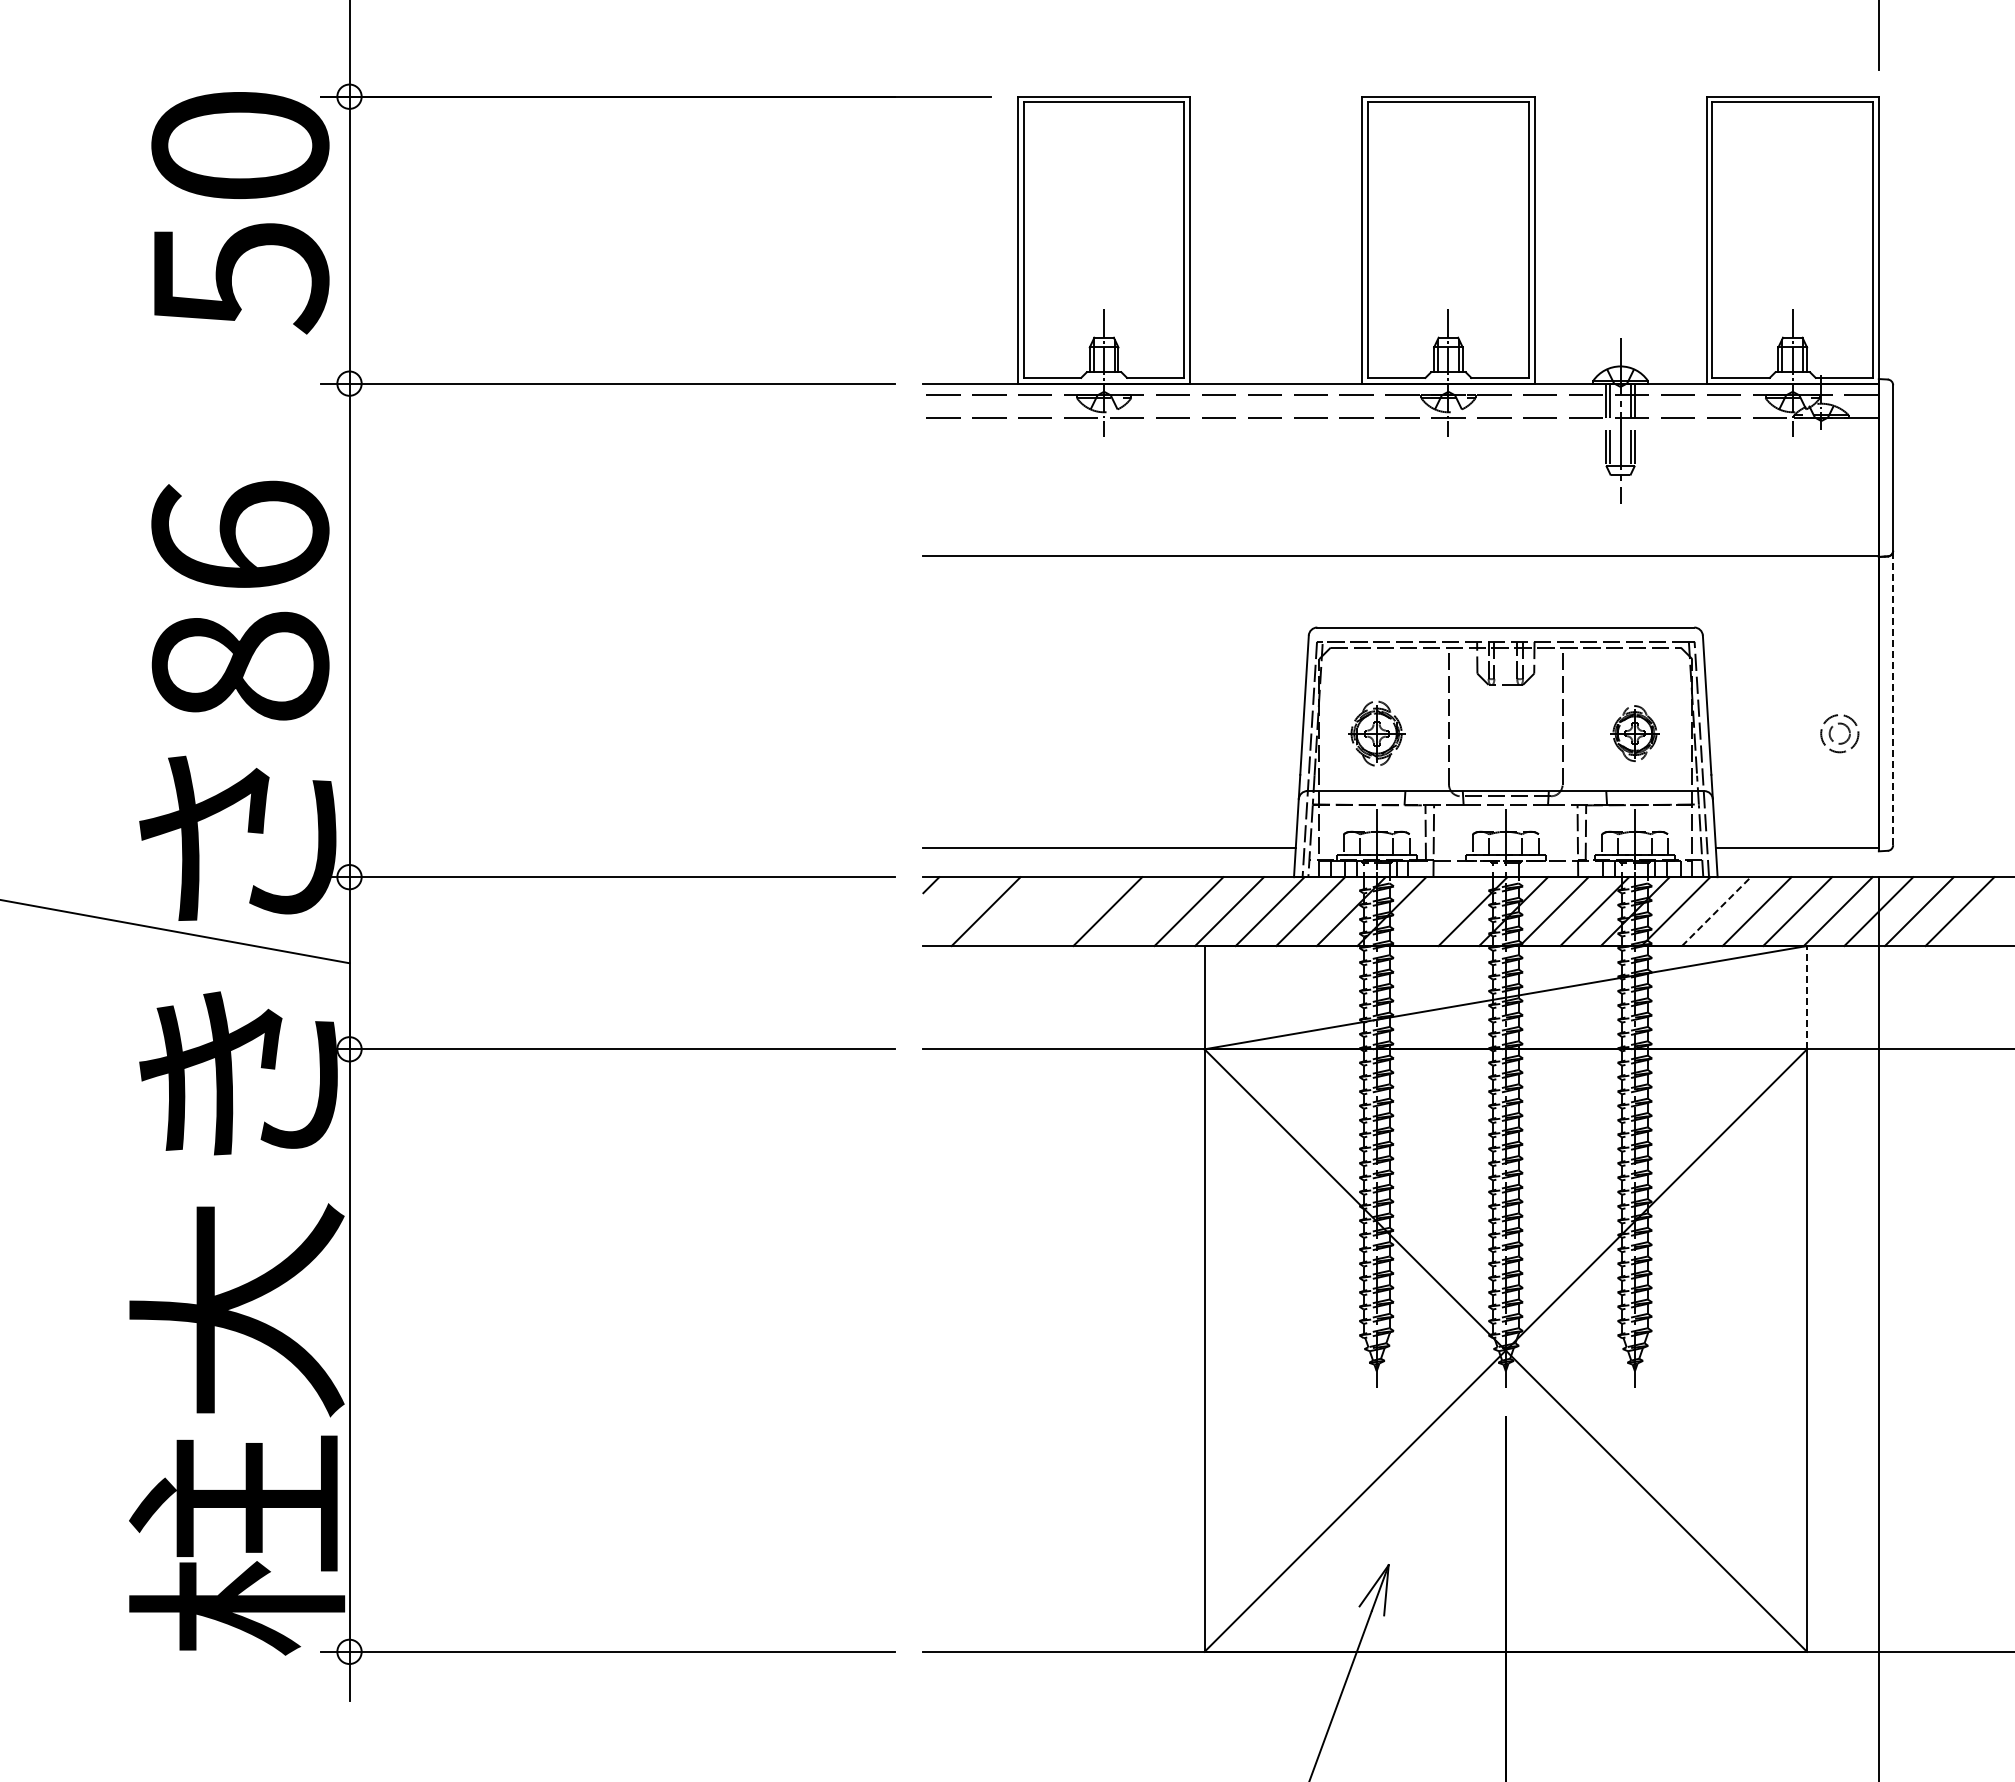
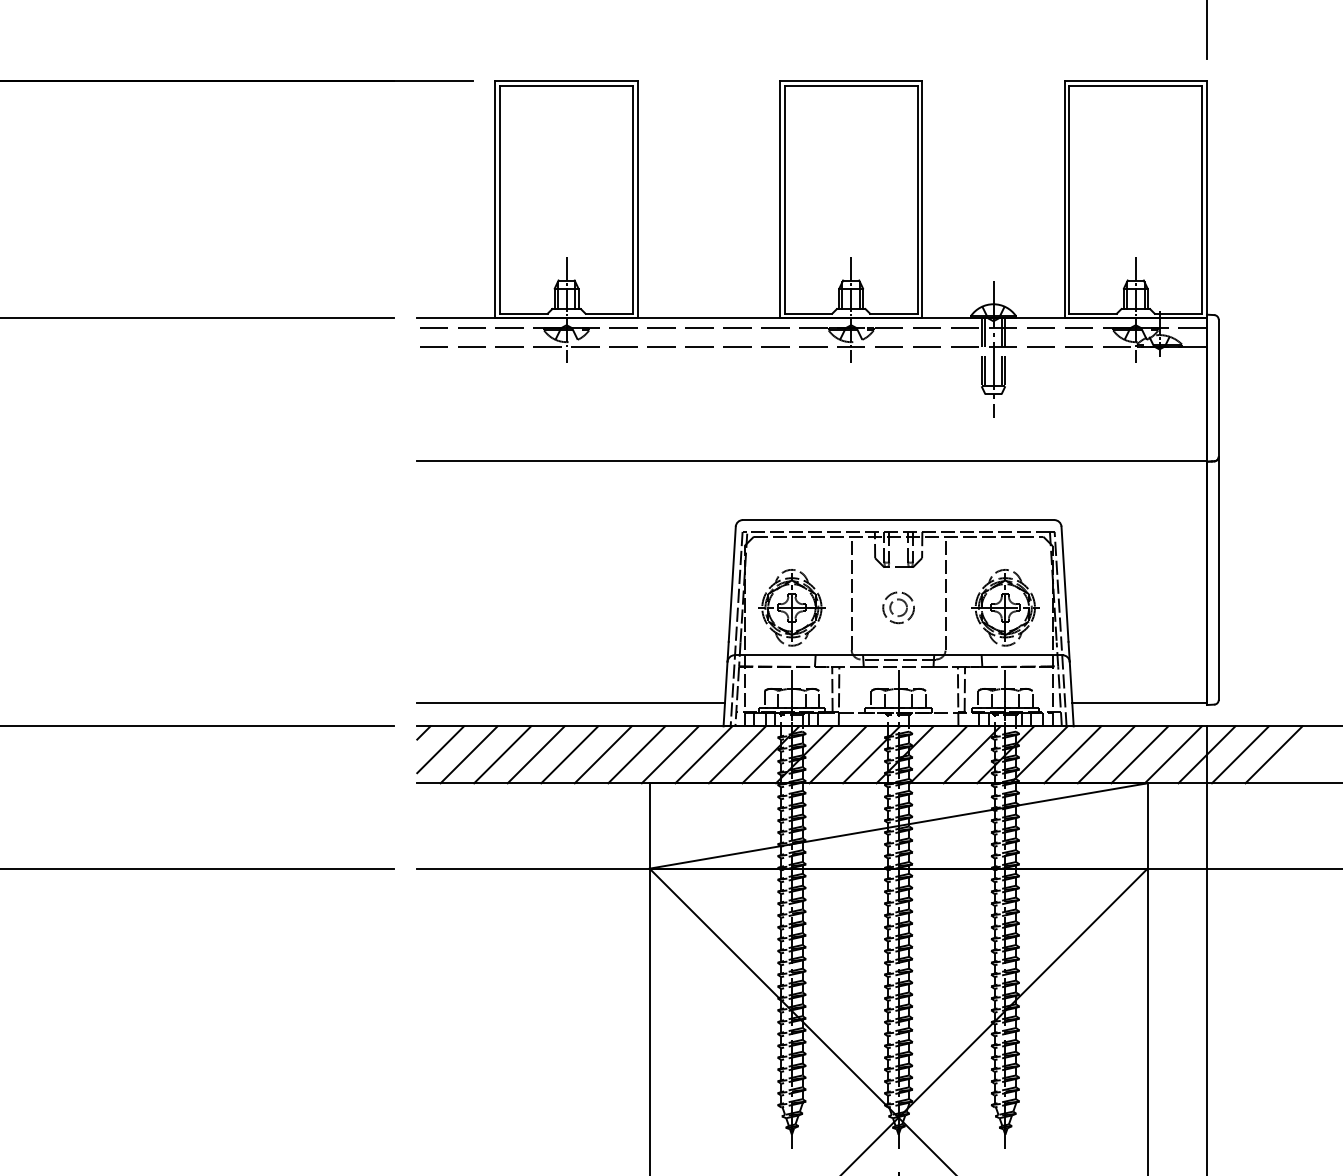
line: (1893, 697) -> (1219, 577), dashed -> solid
part: (1833, 727) -> (893, 602), moved
part: (1376, 733) -> (791, 607), size x1.43
part: (1634, 733) -> (1004, 607), size x1.67
line: (951, 905) -> (440, 749), added
line: (1026, 911) -> (502, 754), added
line: (1066, 911) -> (535, 754), added
line: (1148, 911) -> (603, 754), added
line: (1432, 911) -> (838, 754), added
line: (1716, 911) -> (1072, 754), dashed -> solid
line: (1807, 997) -> (1147, 825), dashed -> solid

